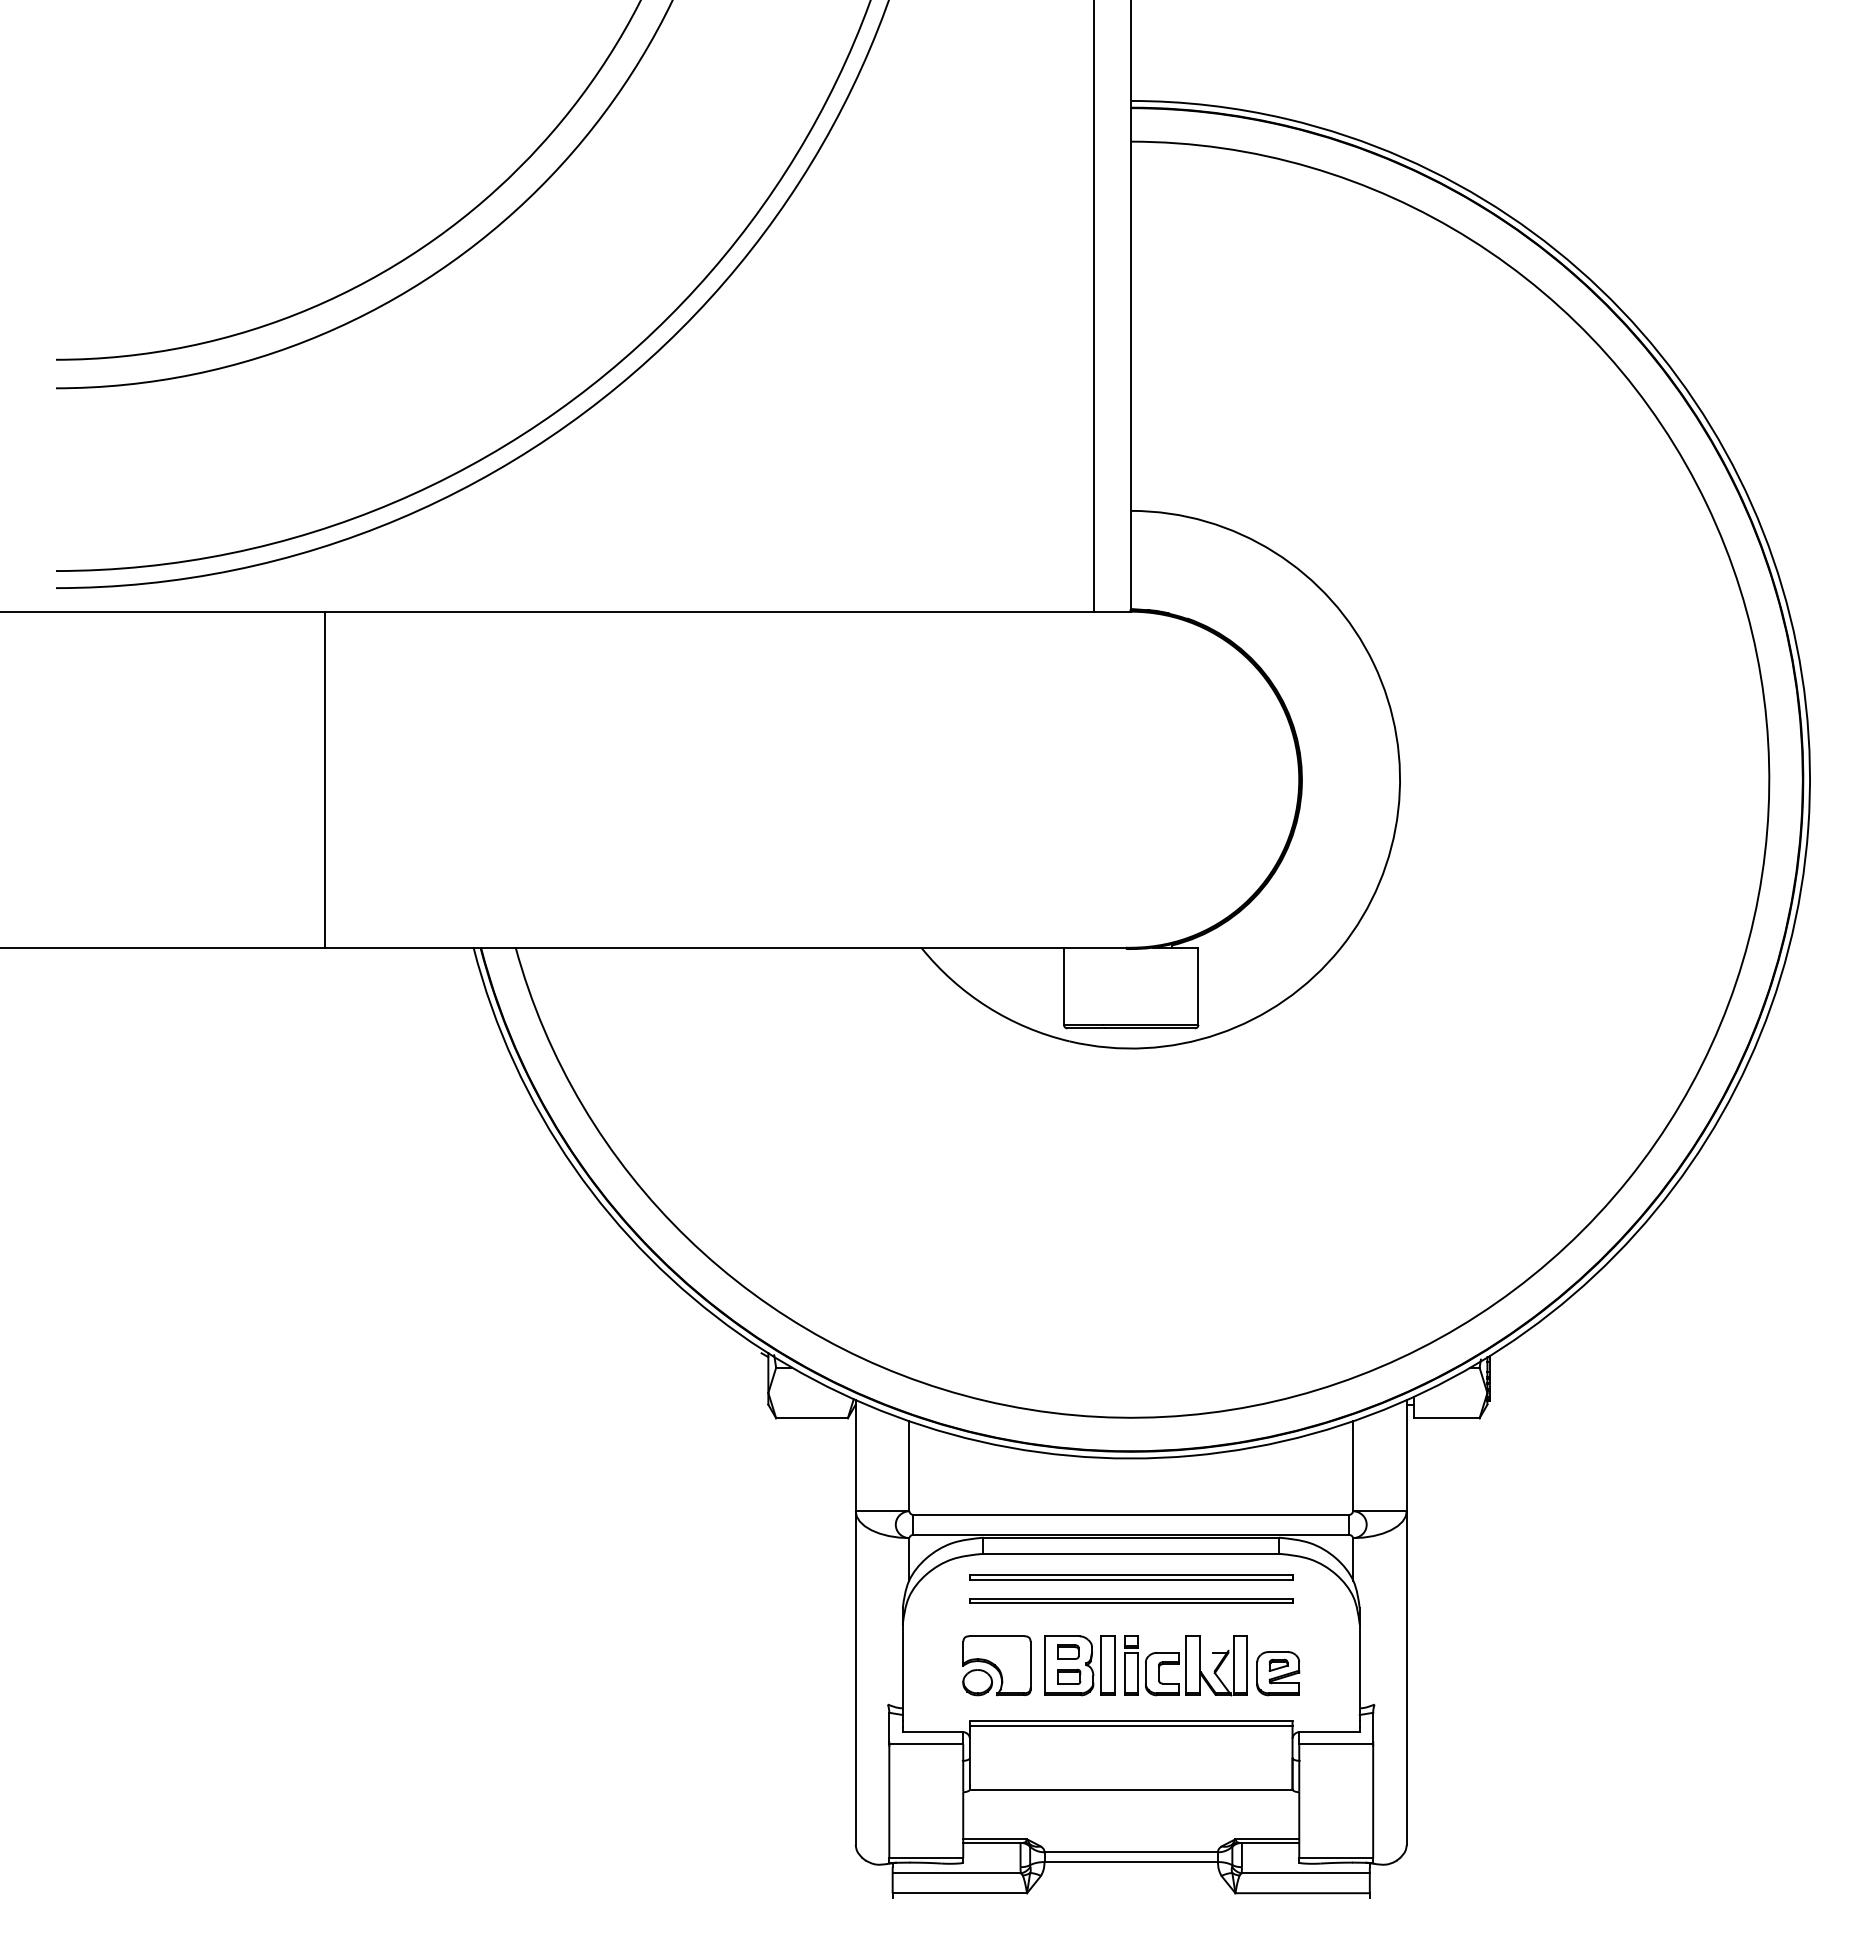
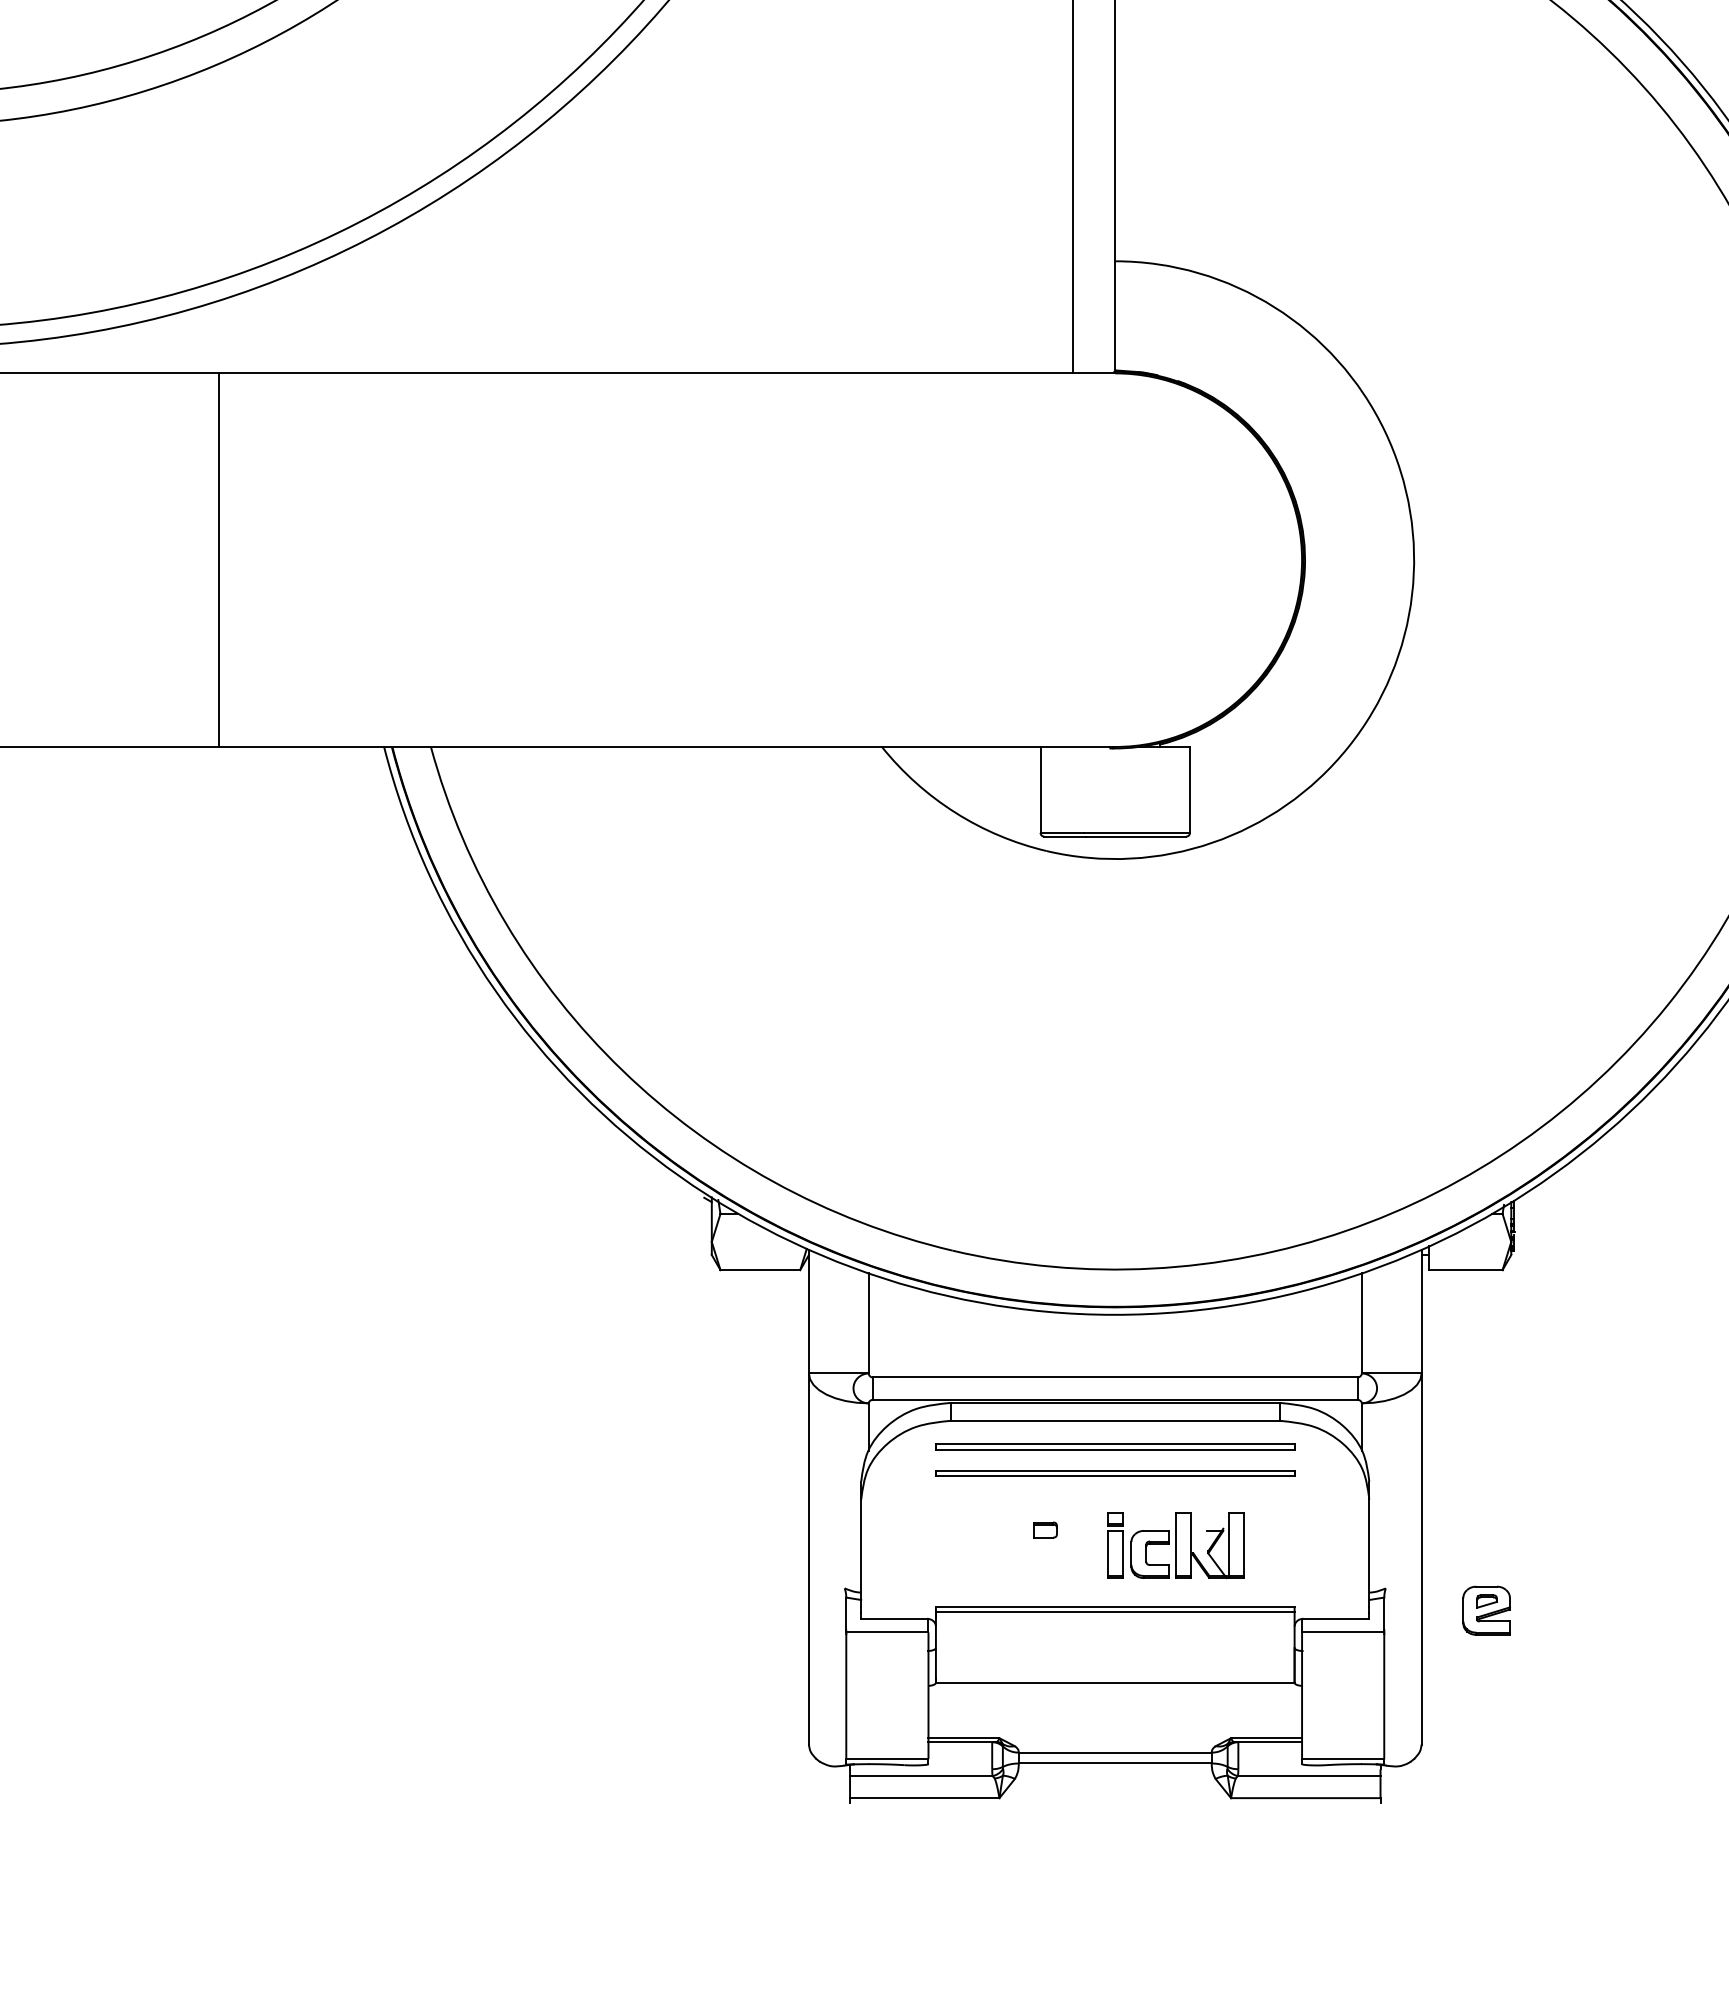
part: (996, 1665) -> (965, 1544), removed
part: (1079, 1665) -> (1057, 1544), removed
part: (1278, 1673) -> (1486, 1610), moved

